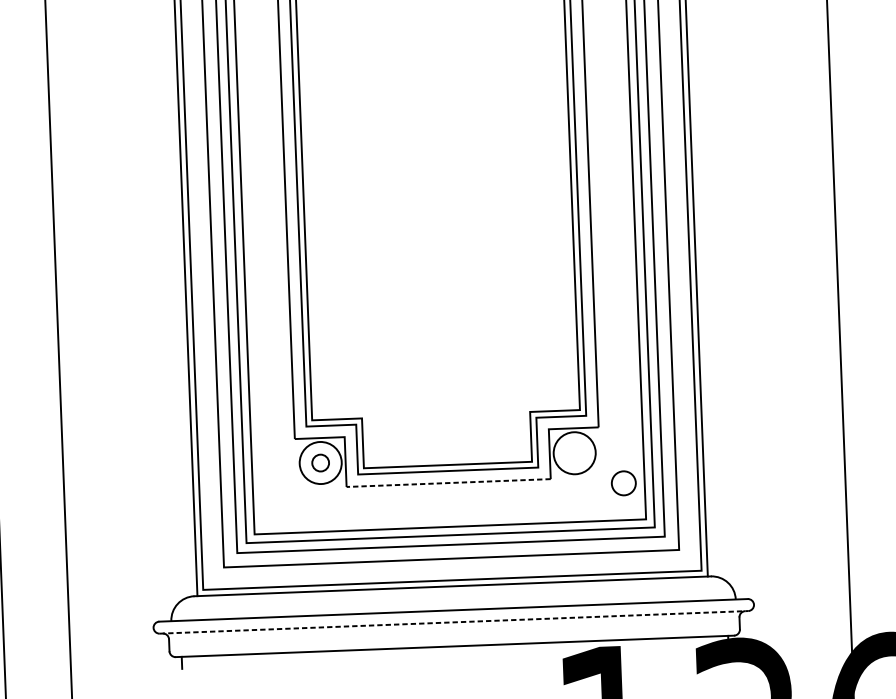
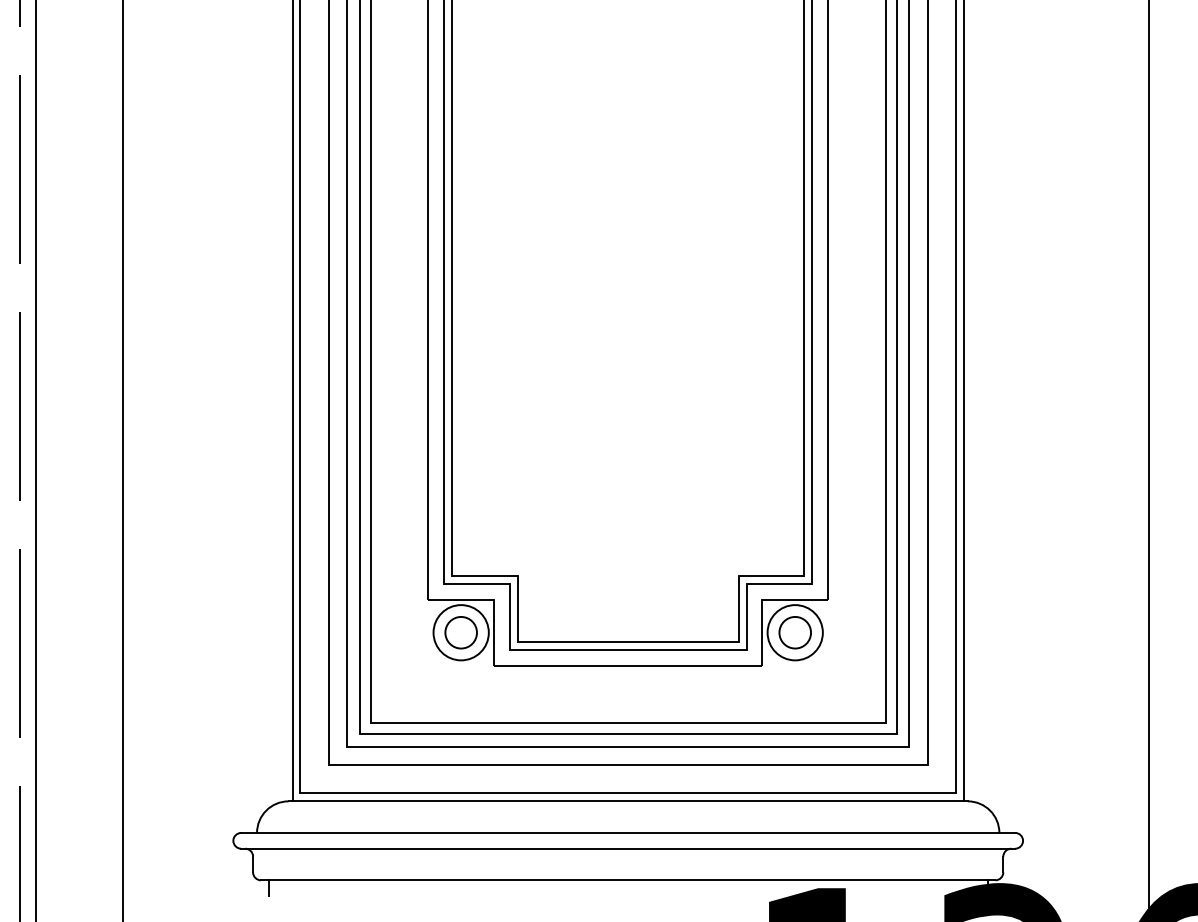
circle: (320, 462) -> (460, 632), size x1.43
line: (448, 483) -> (627, 665), dashed -> solid
circle: (623, 483) -> (794, 632), moved
line: (454, 622) -> (628, 848), dashed -> solid

